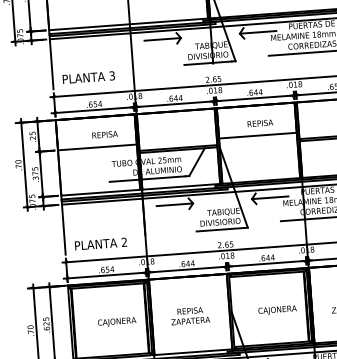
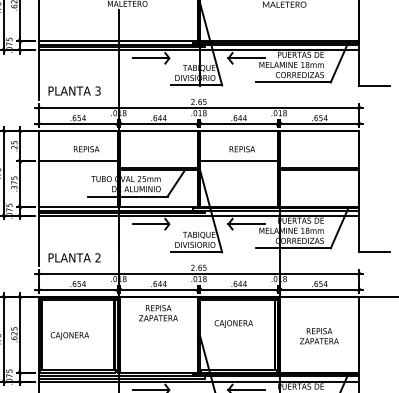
text: (277, 309) -> (233, 323), moved
text: (190, 316) -> (158, 313), moved
text: (116, 321) -> (69, 335), moved

